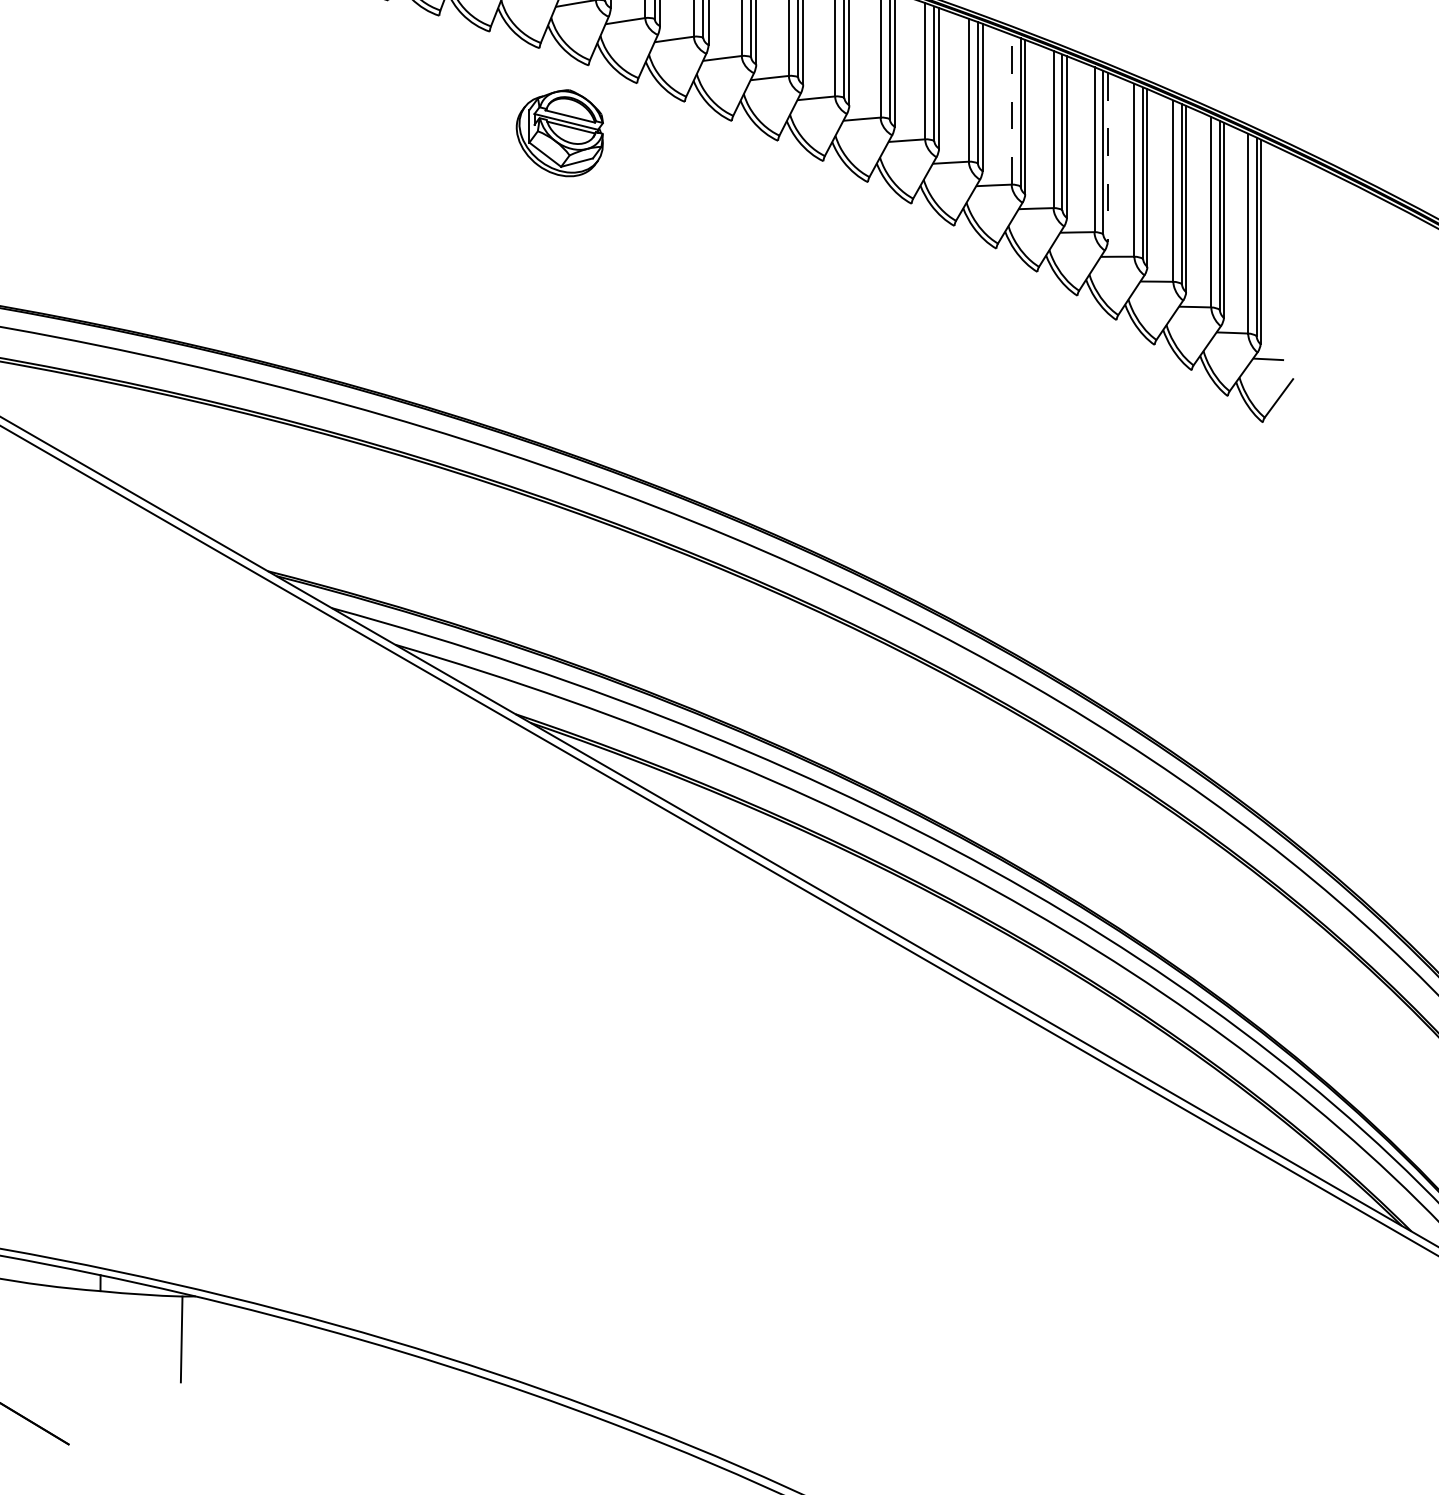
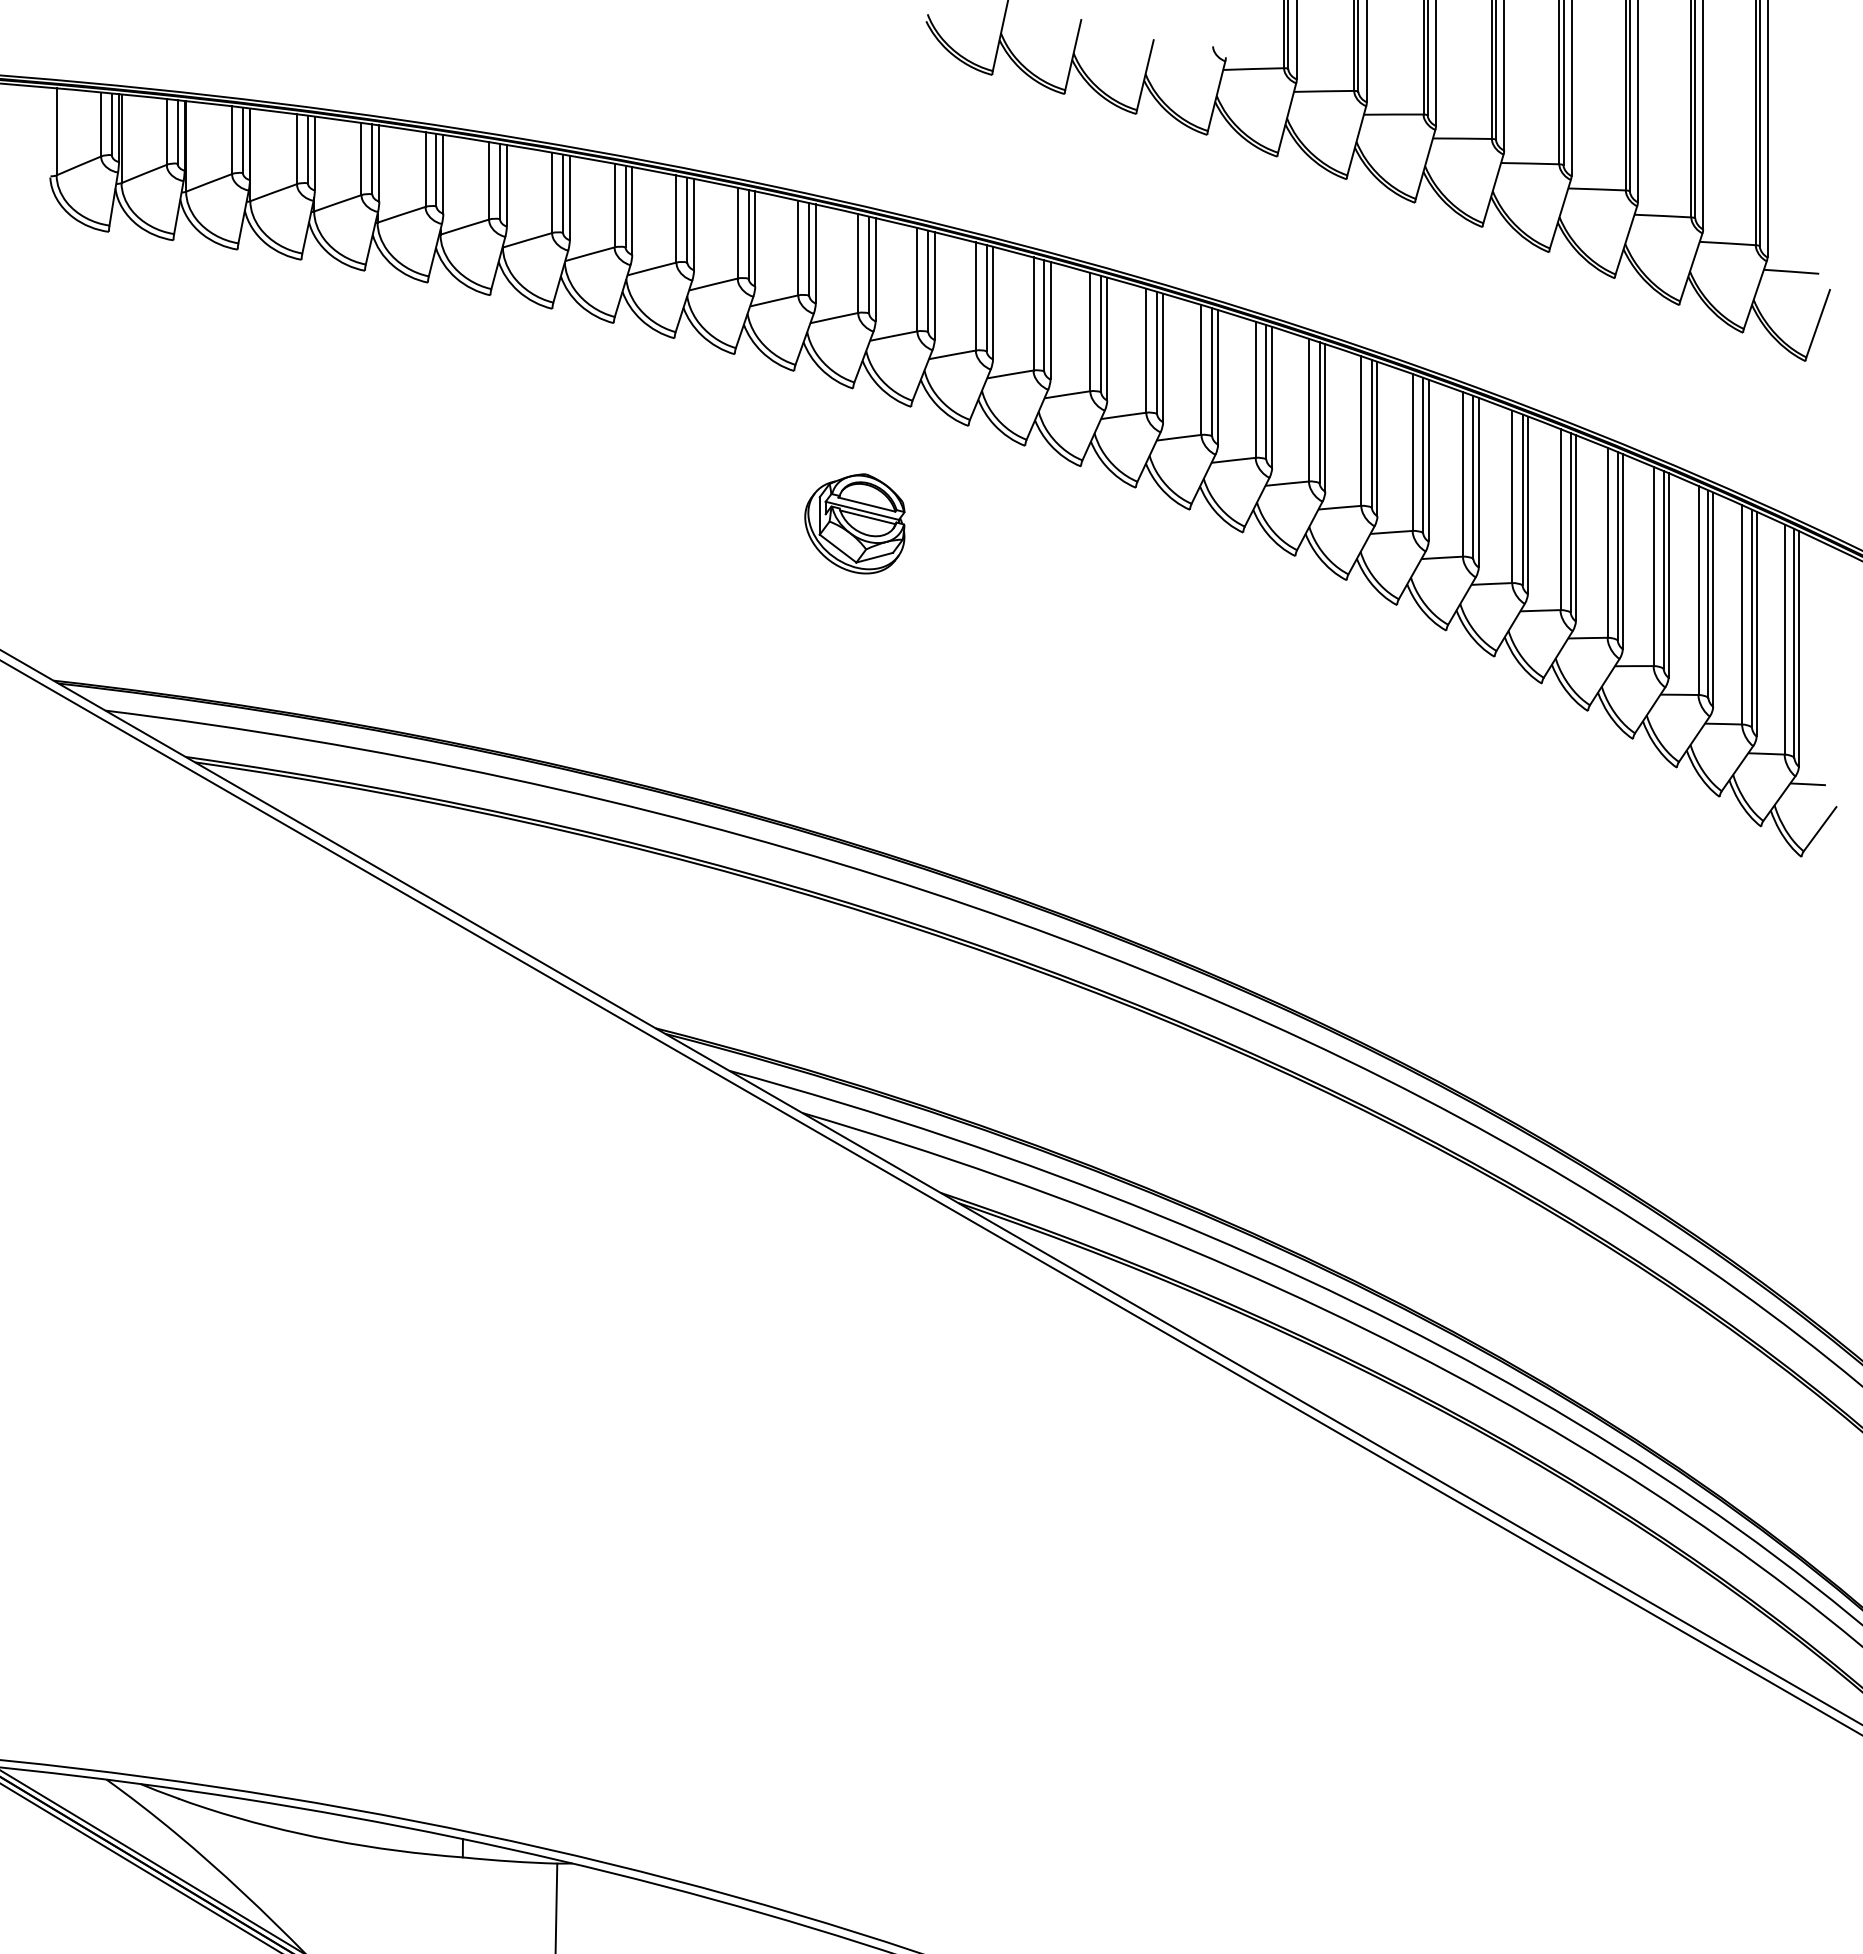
line: (1011, 109) -> (1512, 496), dashed -> solid
part: (559, 132) -> (854, 523), moved
line: (1107, 158) -> (1622, 552), dashed -> solid

